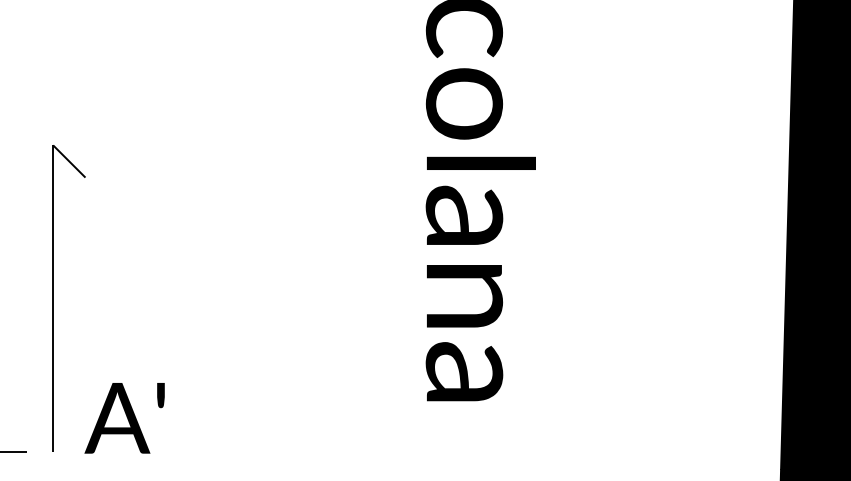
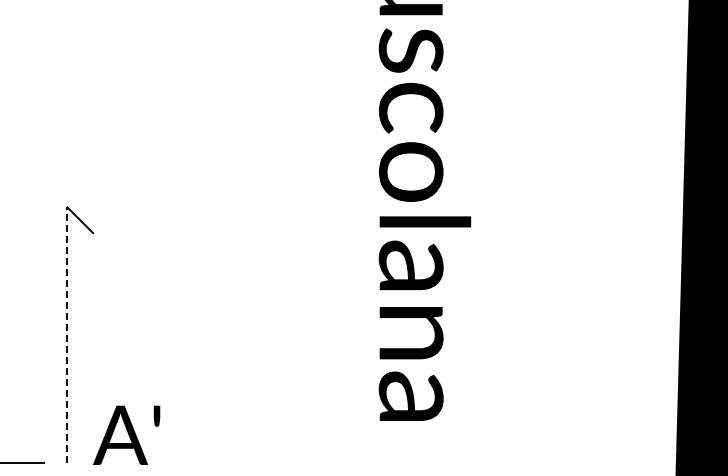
line: (52, 297) -> (66, 334), solid -> dashed

